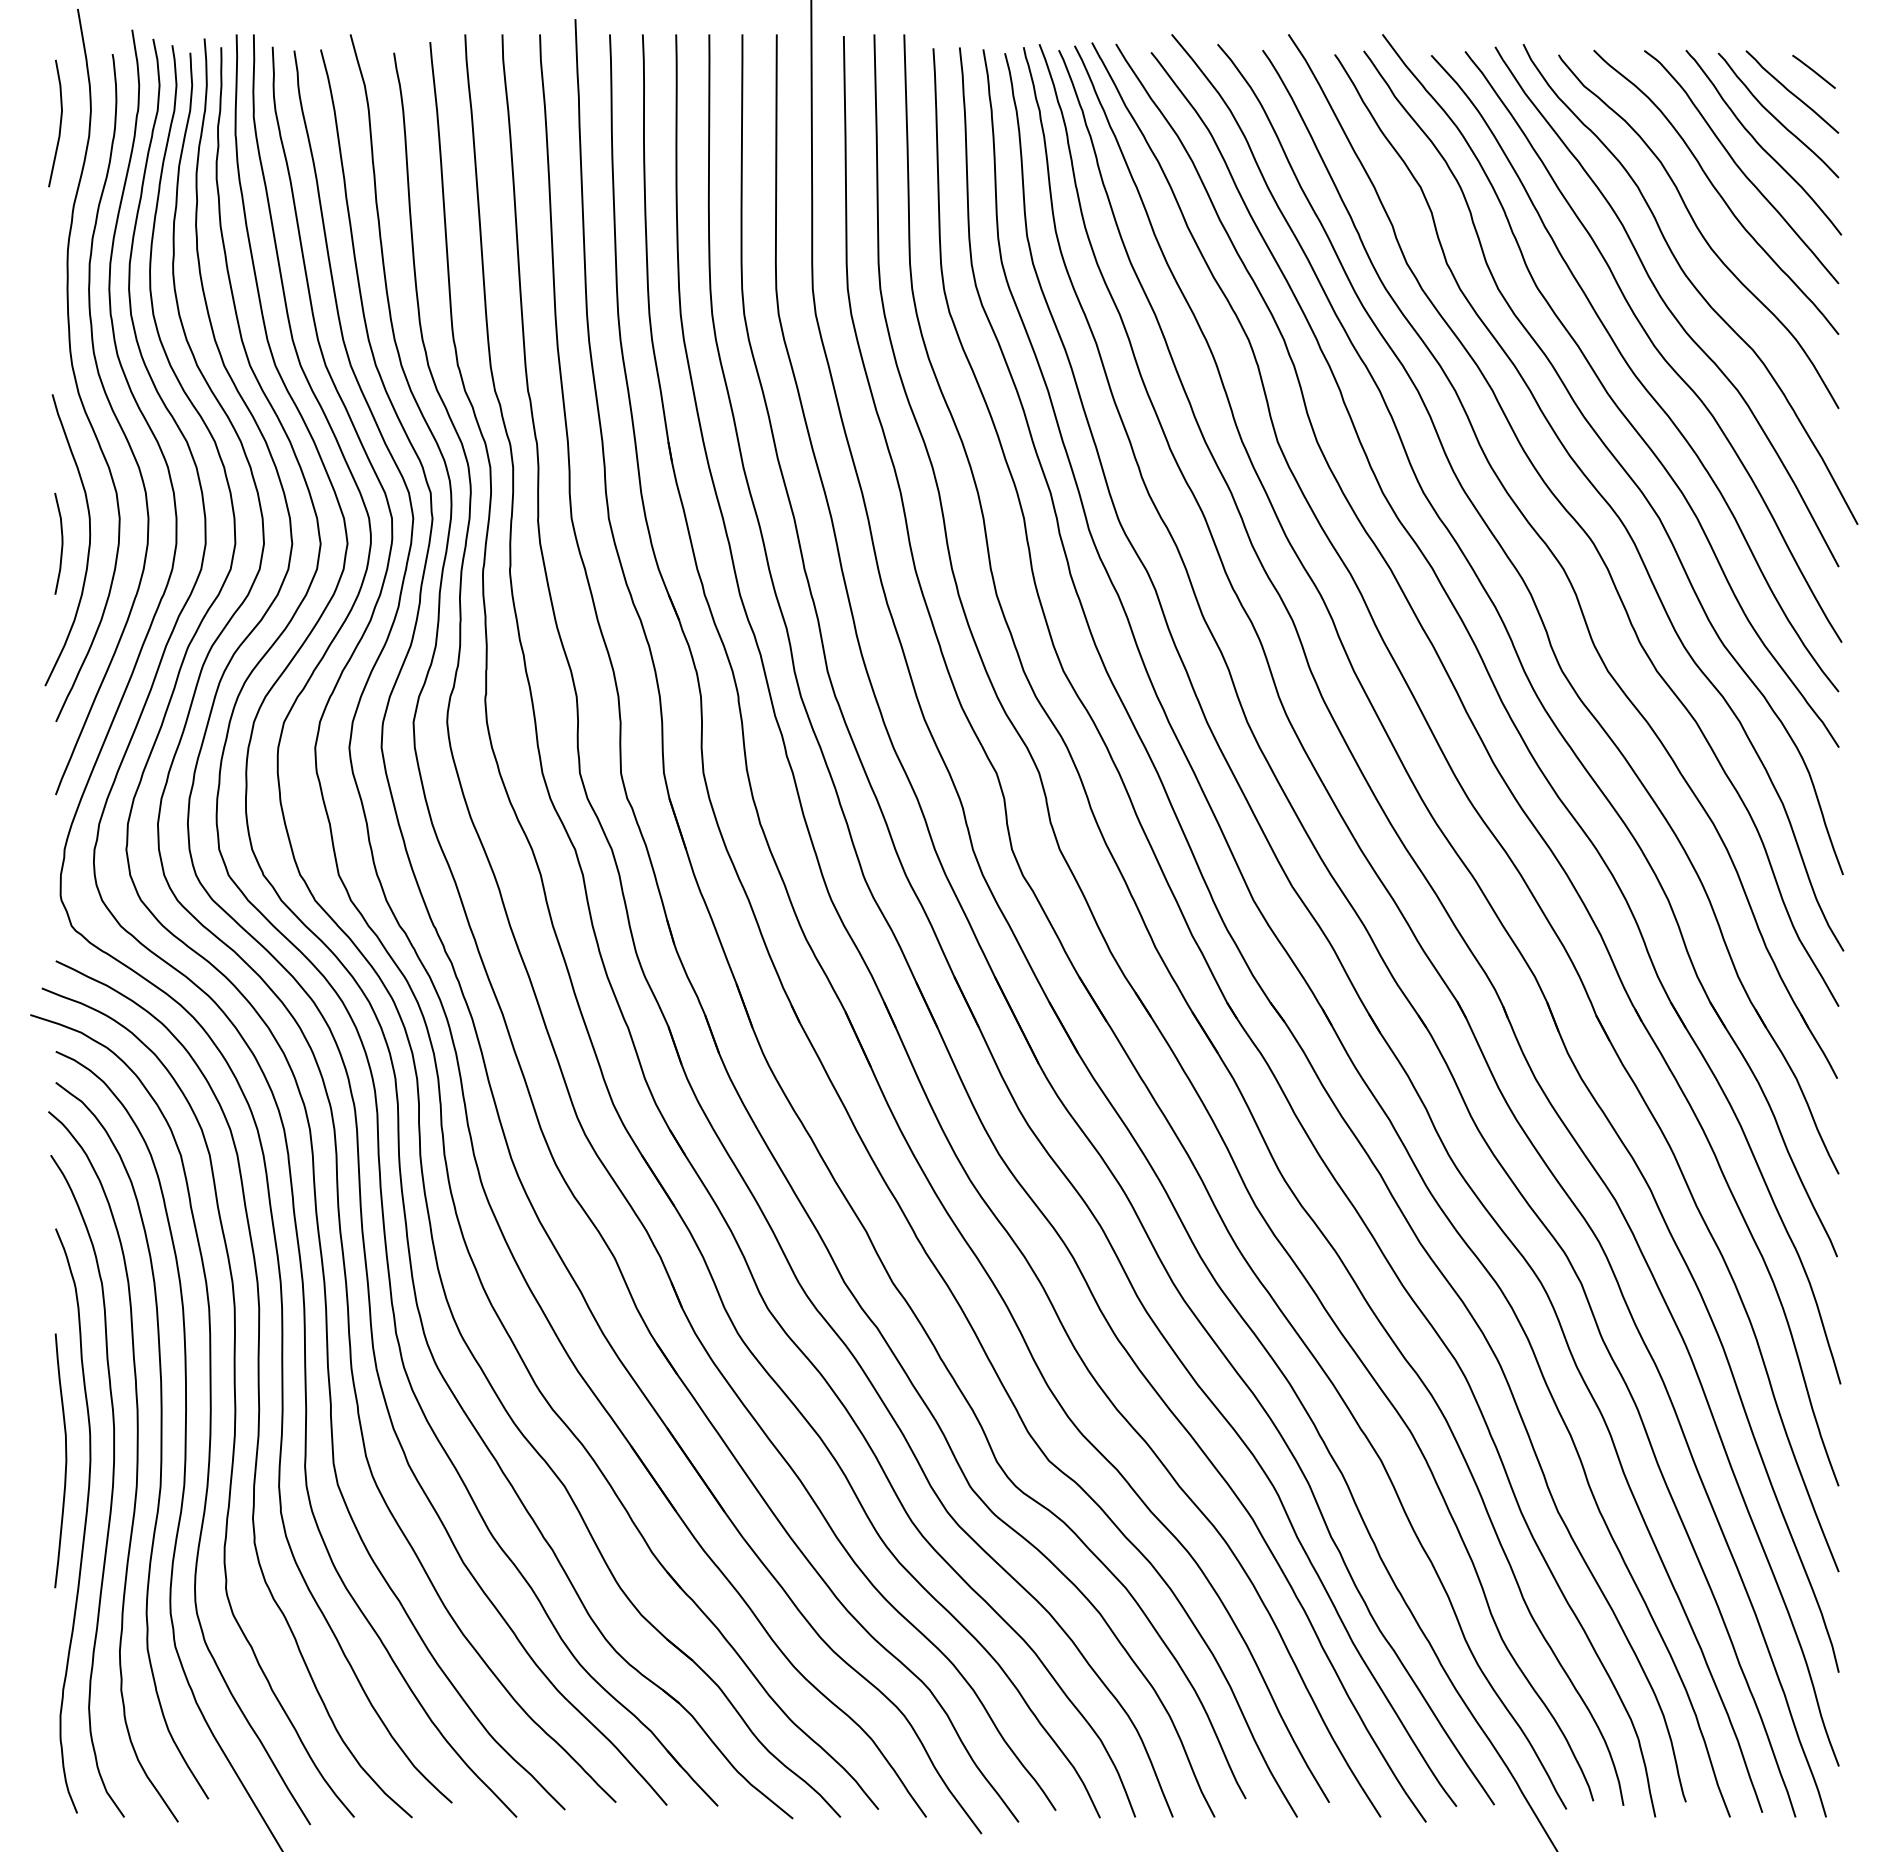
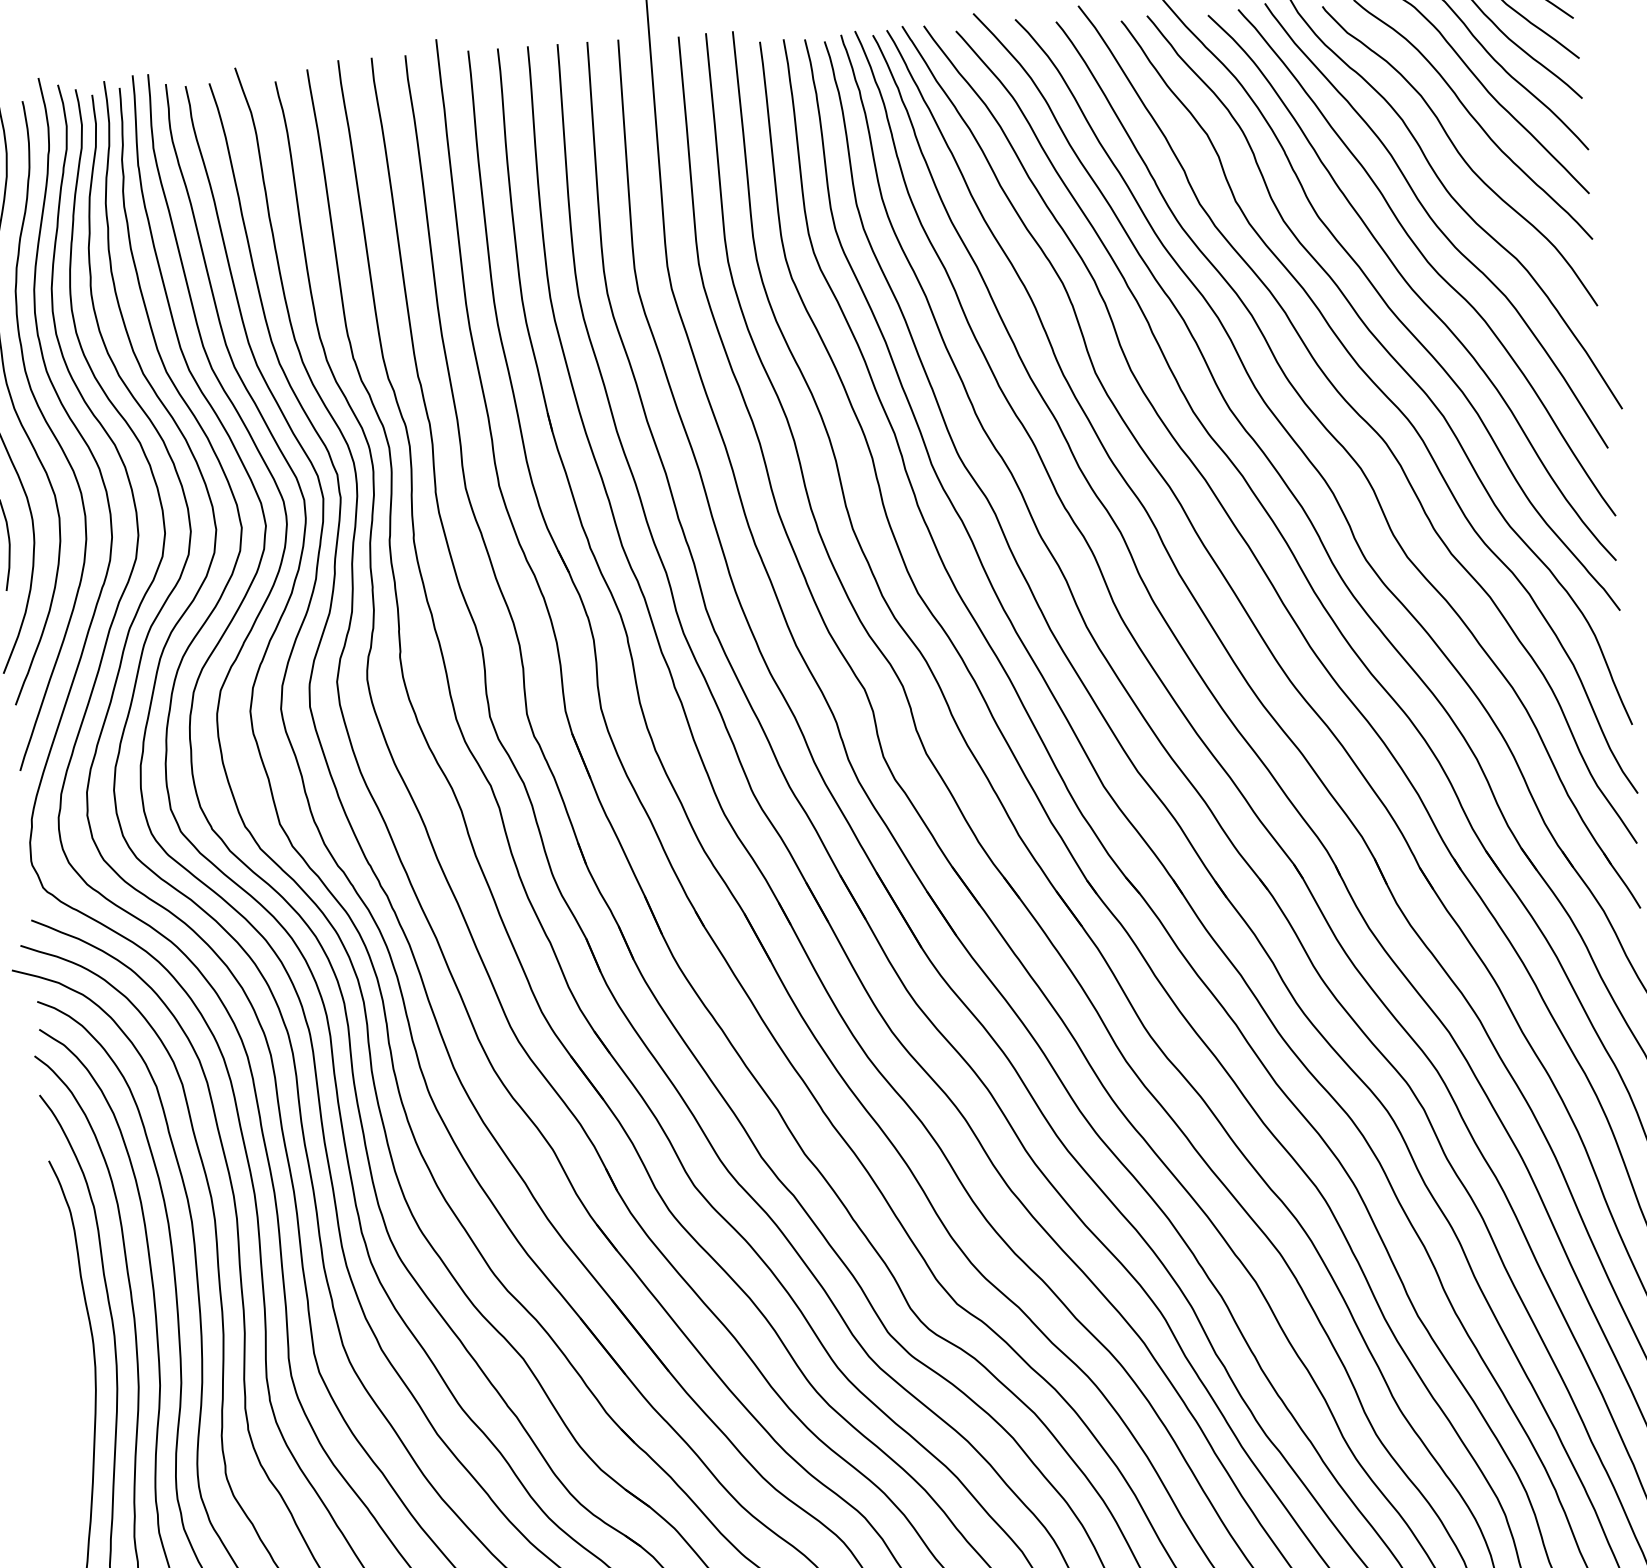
curve: (65, 1460) -> (72, 1368), removed

